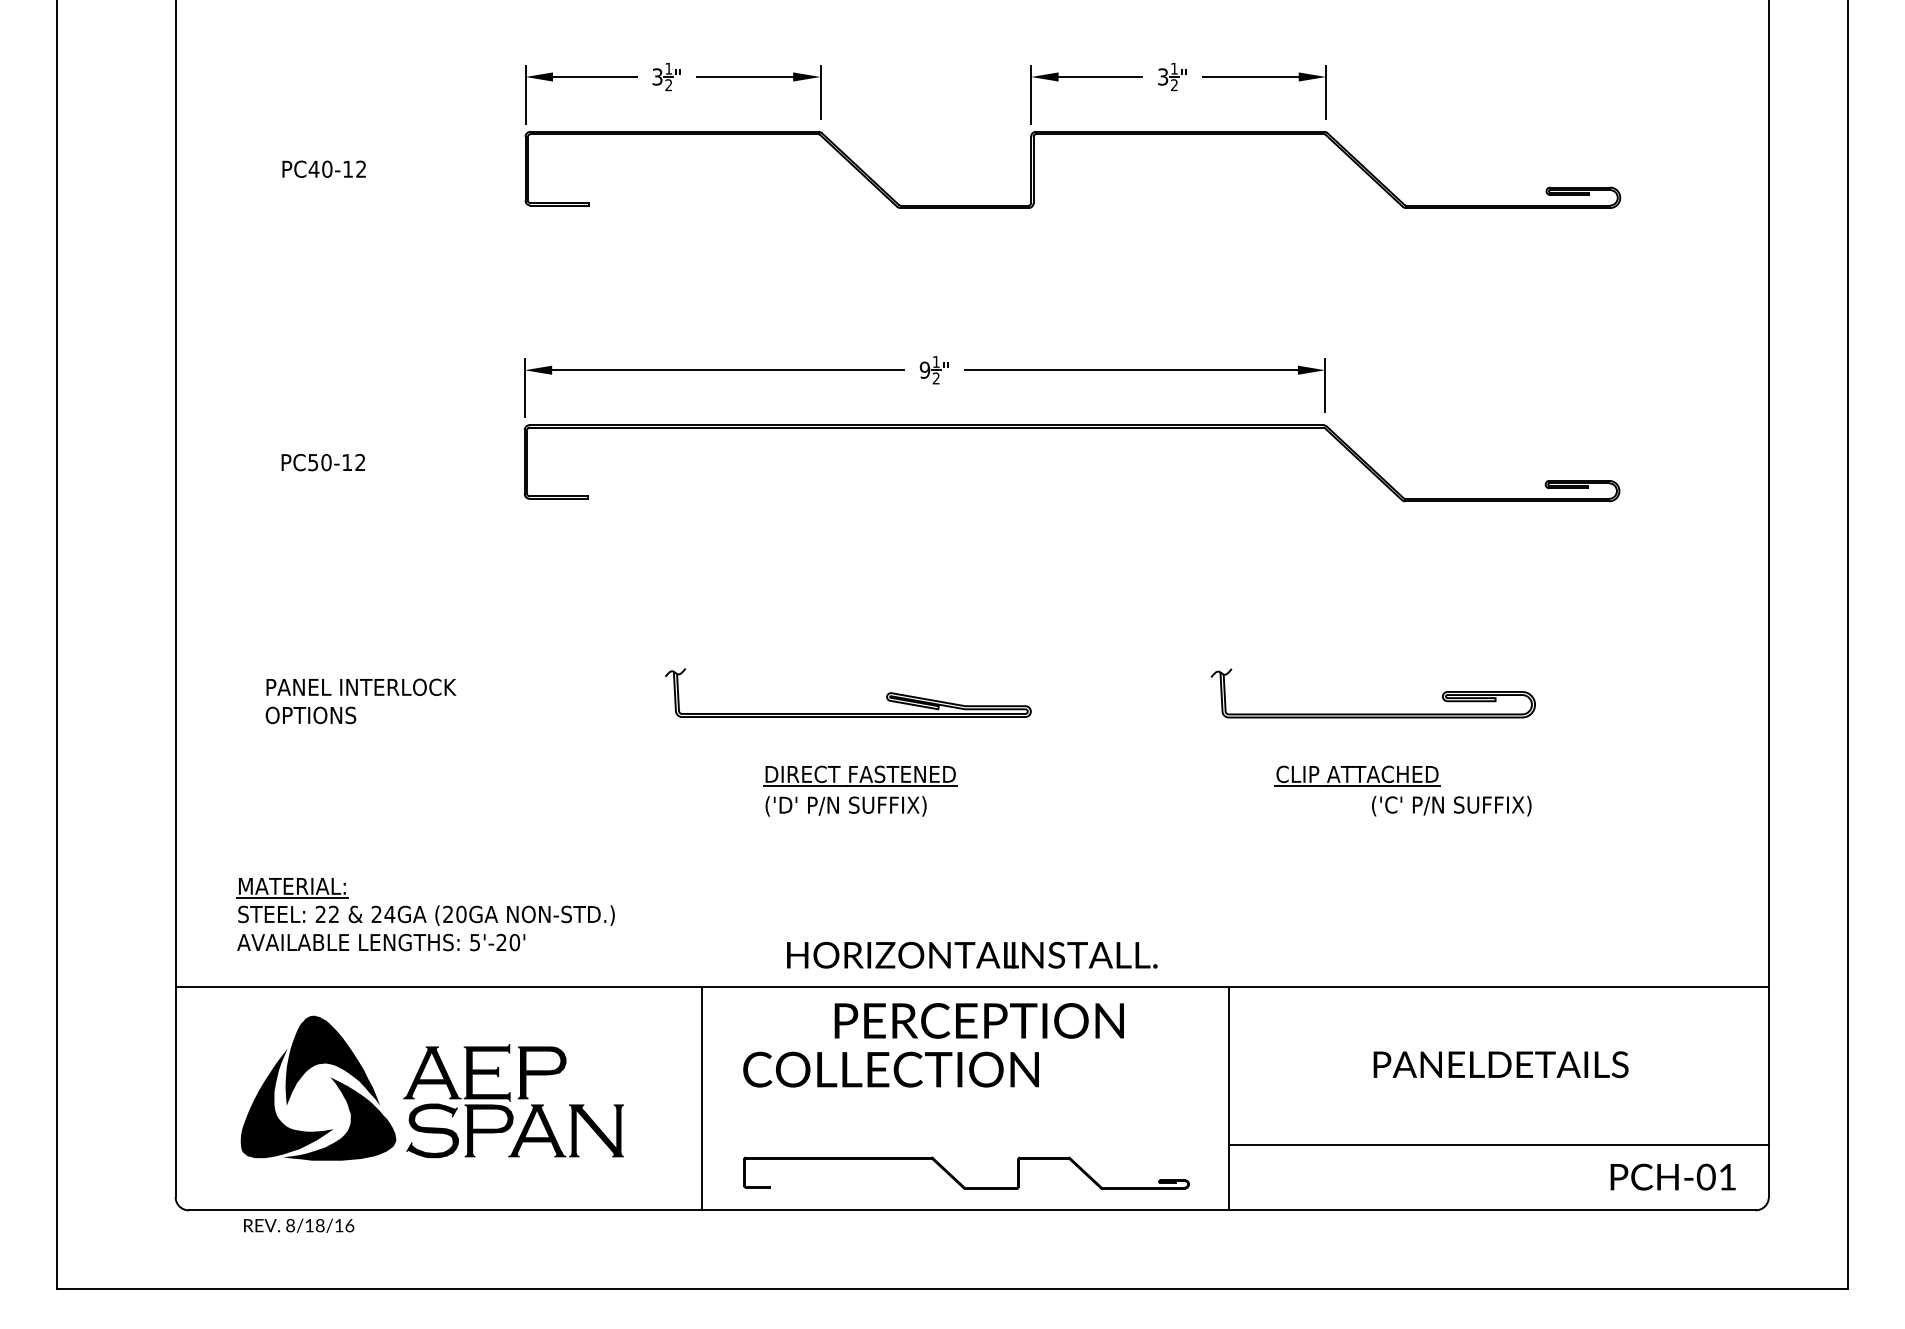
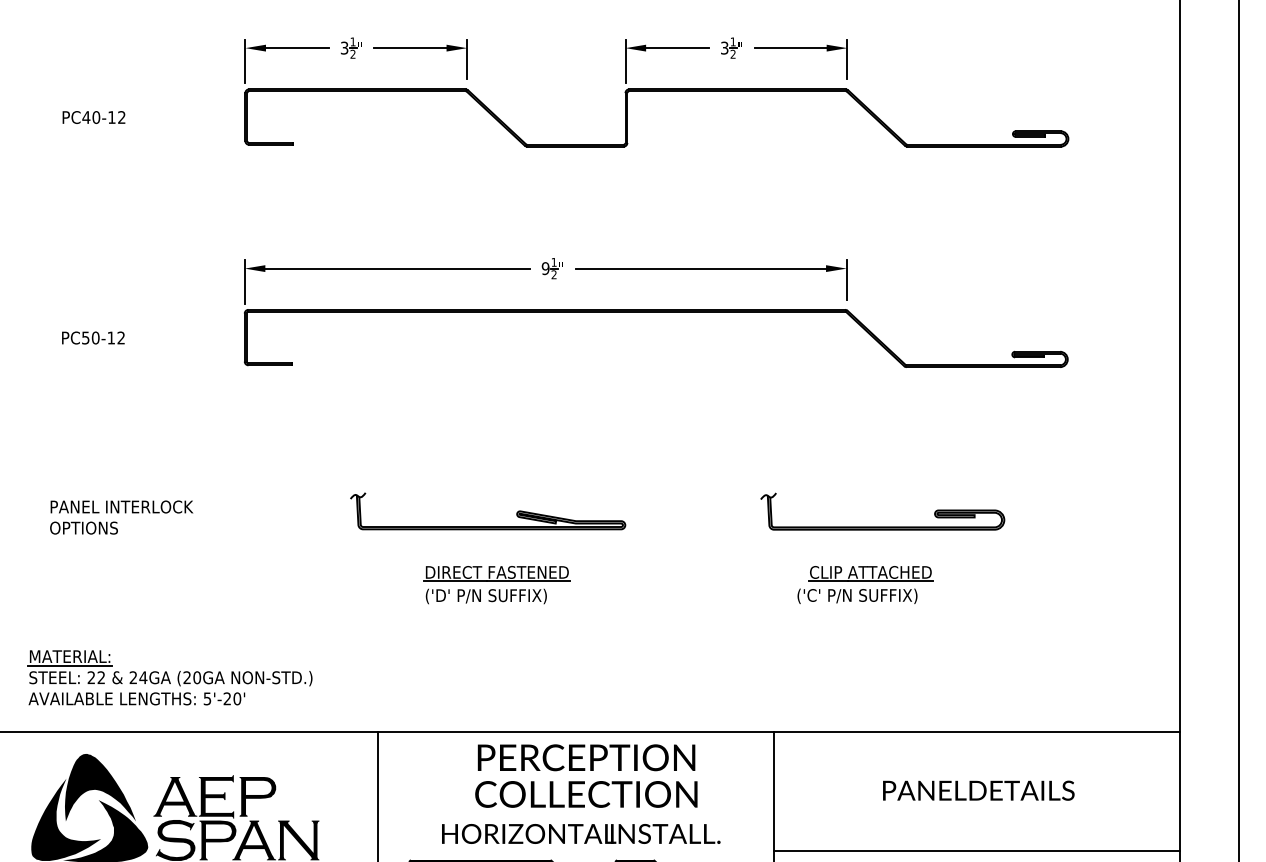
text: (1451, 806) -> (857, 596), moved
text: (972, 954) -> (581, 833), moved
text: (890, 1069) -> (585, 794), moved

